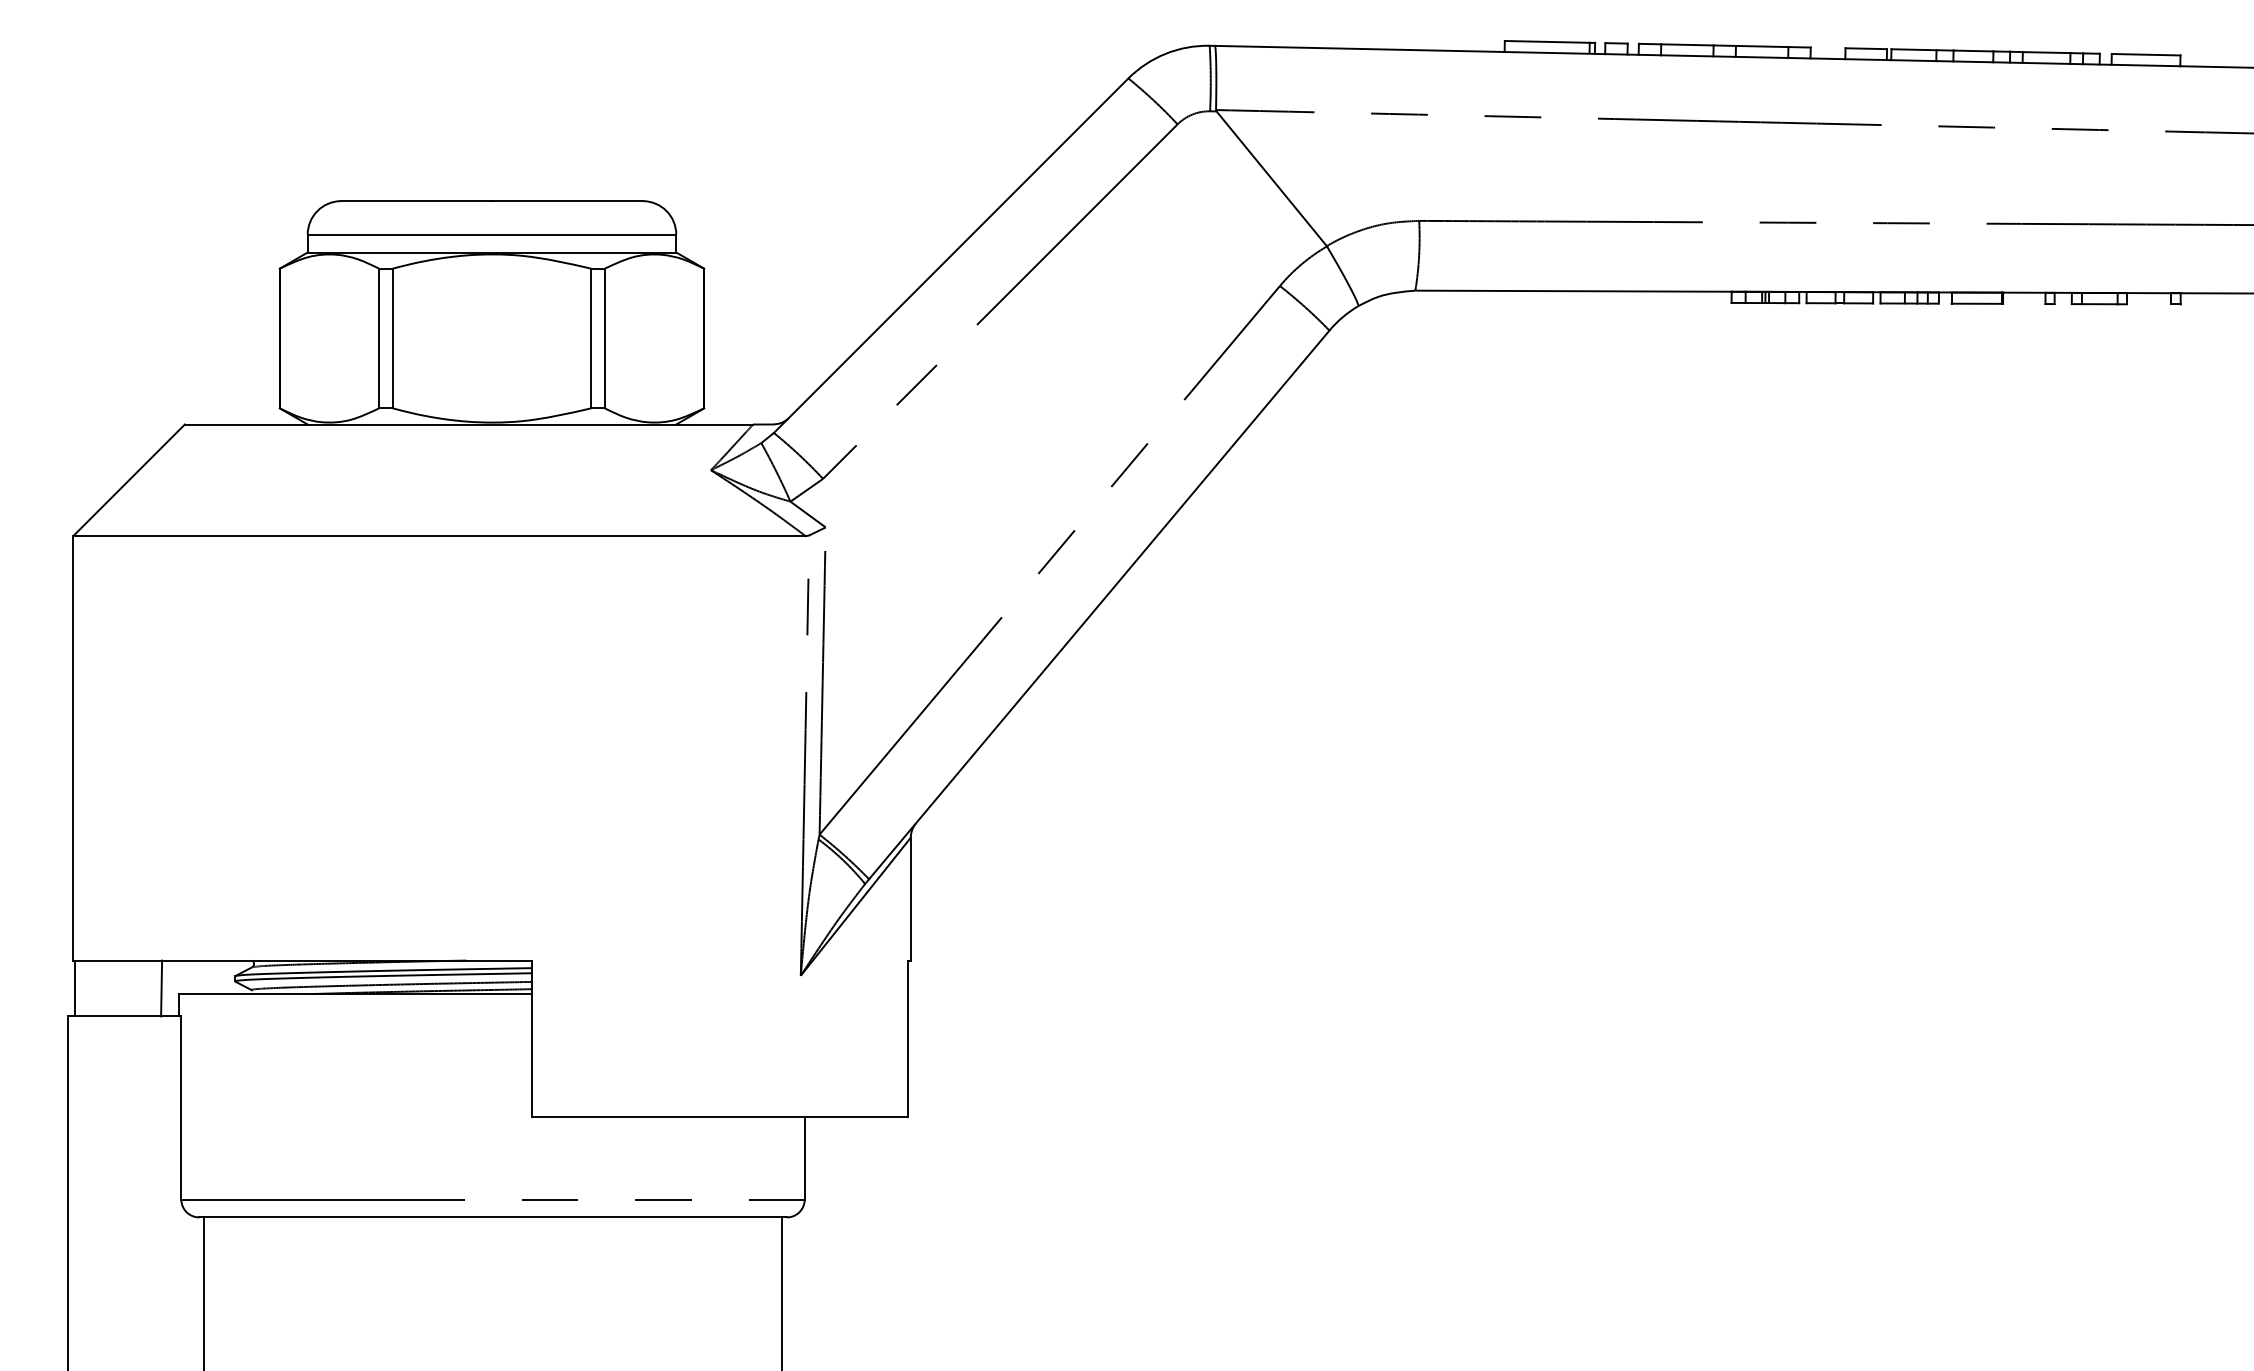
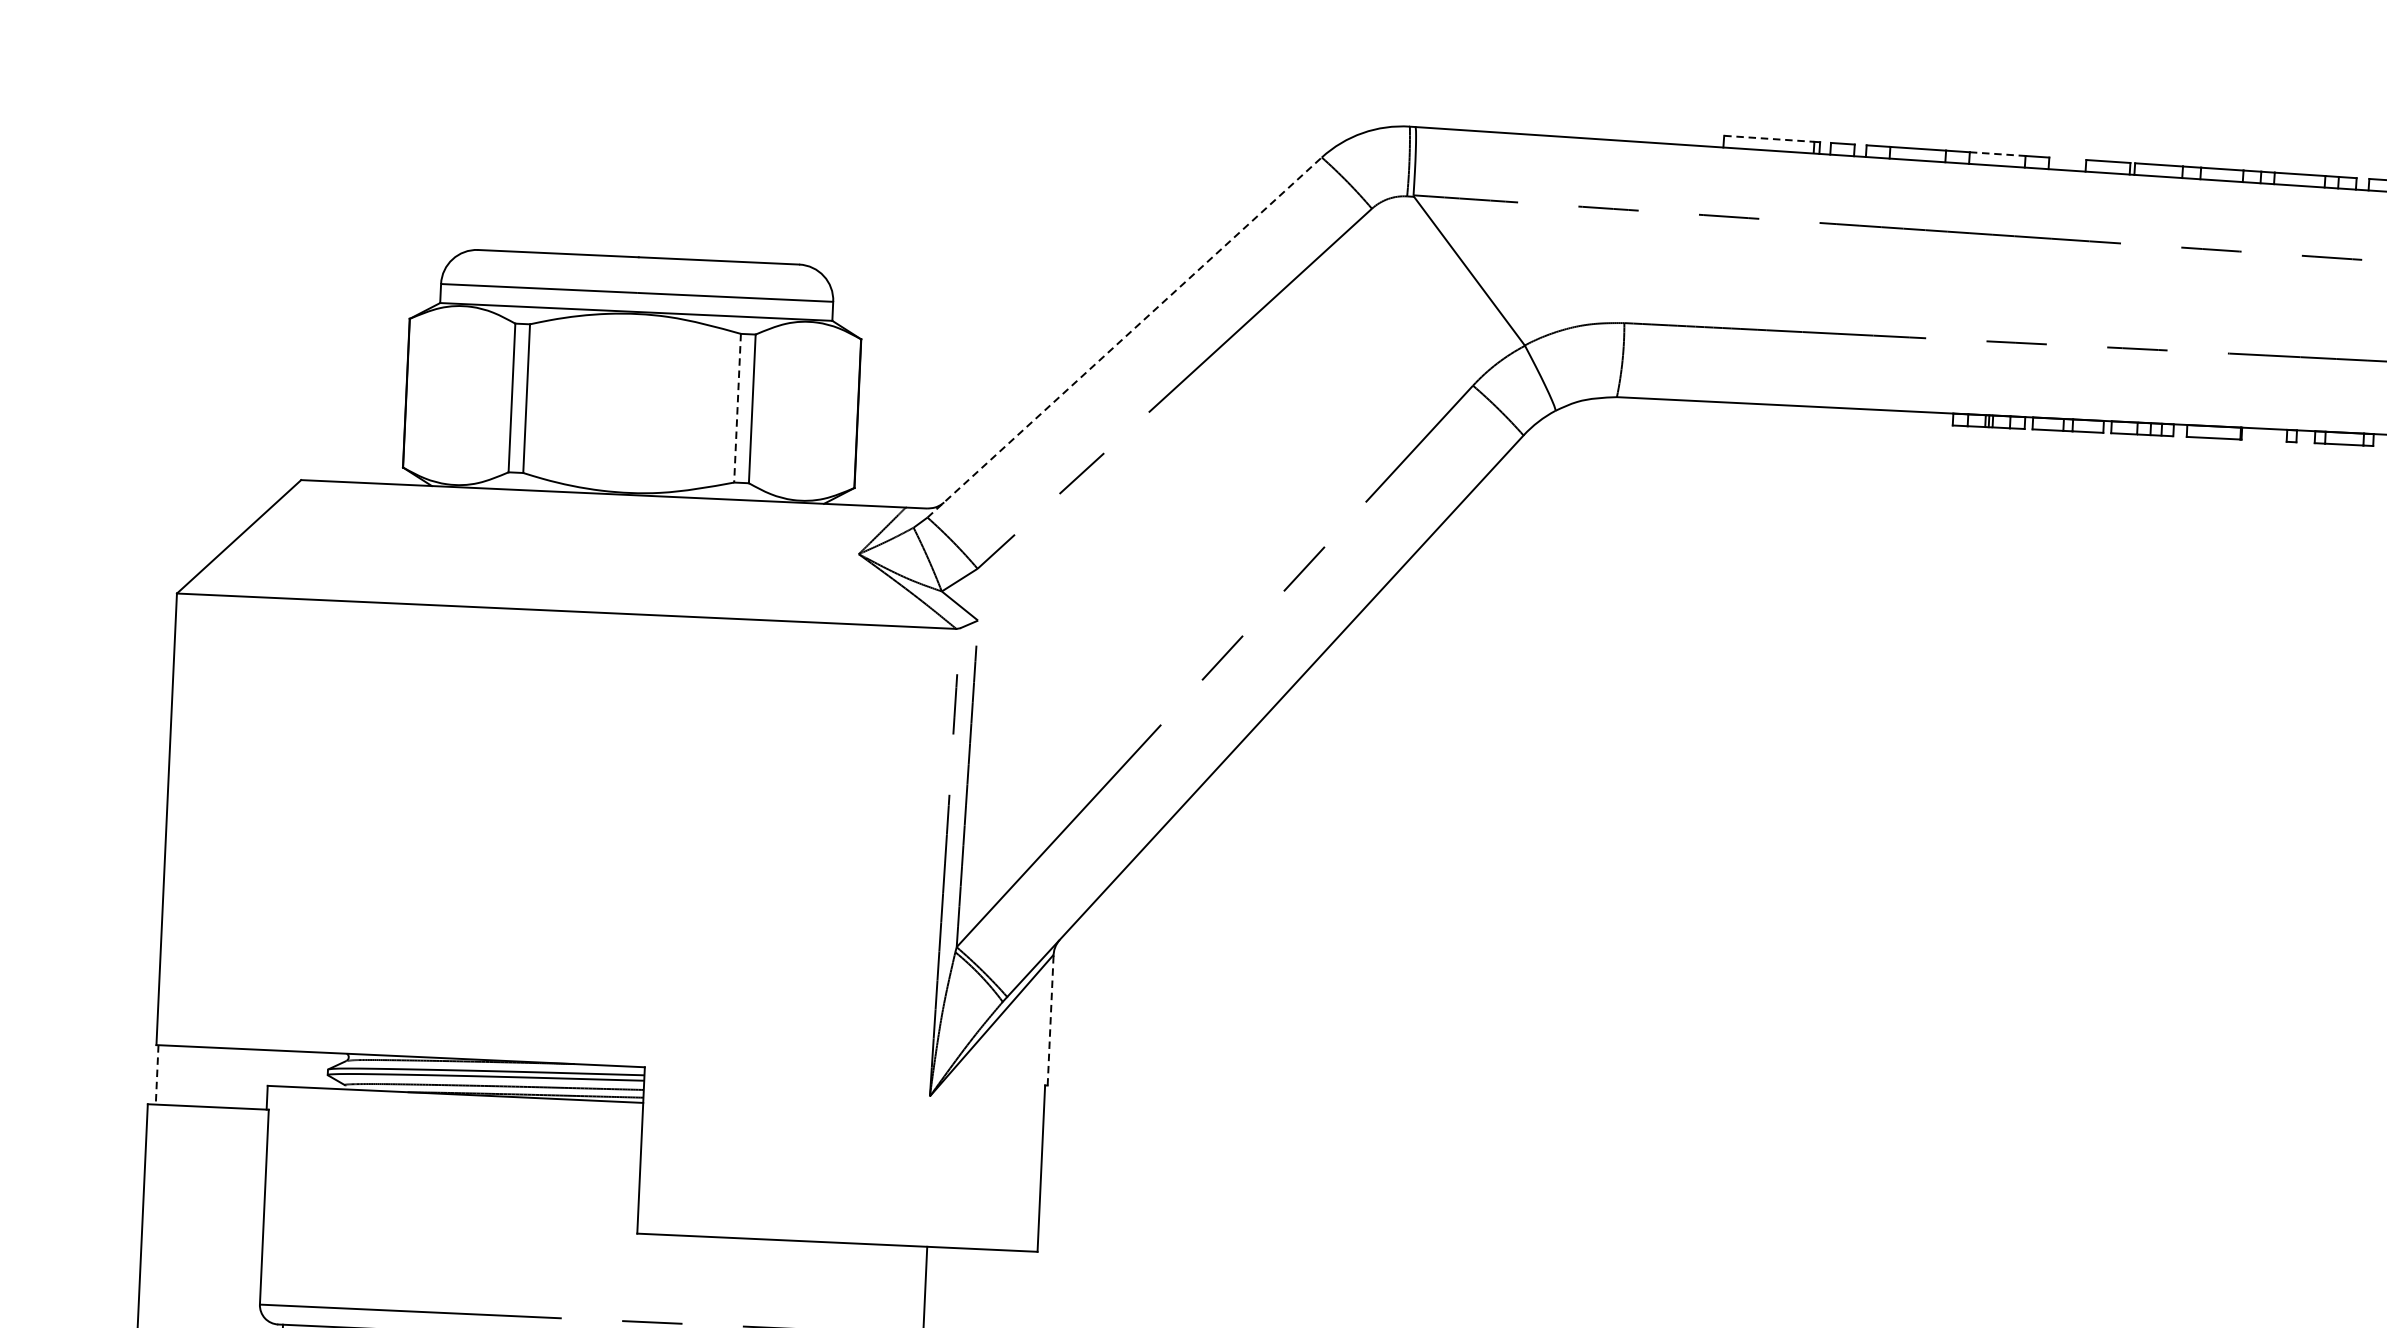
line: (1547, 41) -> (1769, 138), solid -> dashed
line: (1762, 46) -> (1998, 154), solid -> dashed
line: (951, 255) -> (1125, 337), solid -> dashed
line: (591, 338) -> (737, 408), solid -> dashed
line: (910, 898) -> (1050, 1019), solid -> dashed
line: (75, 988) -> (157, 1074), solid -> dashed
line: (161, 988) -> (249, 1079), removed

